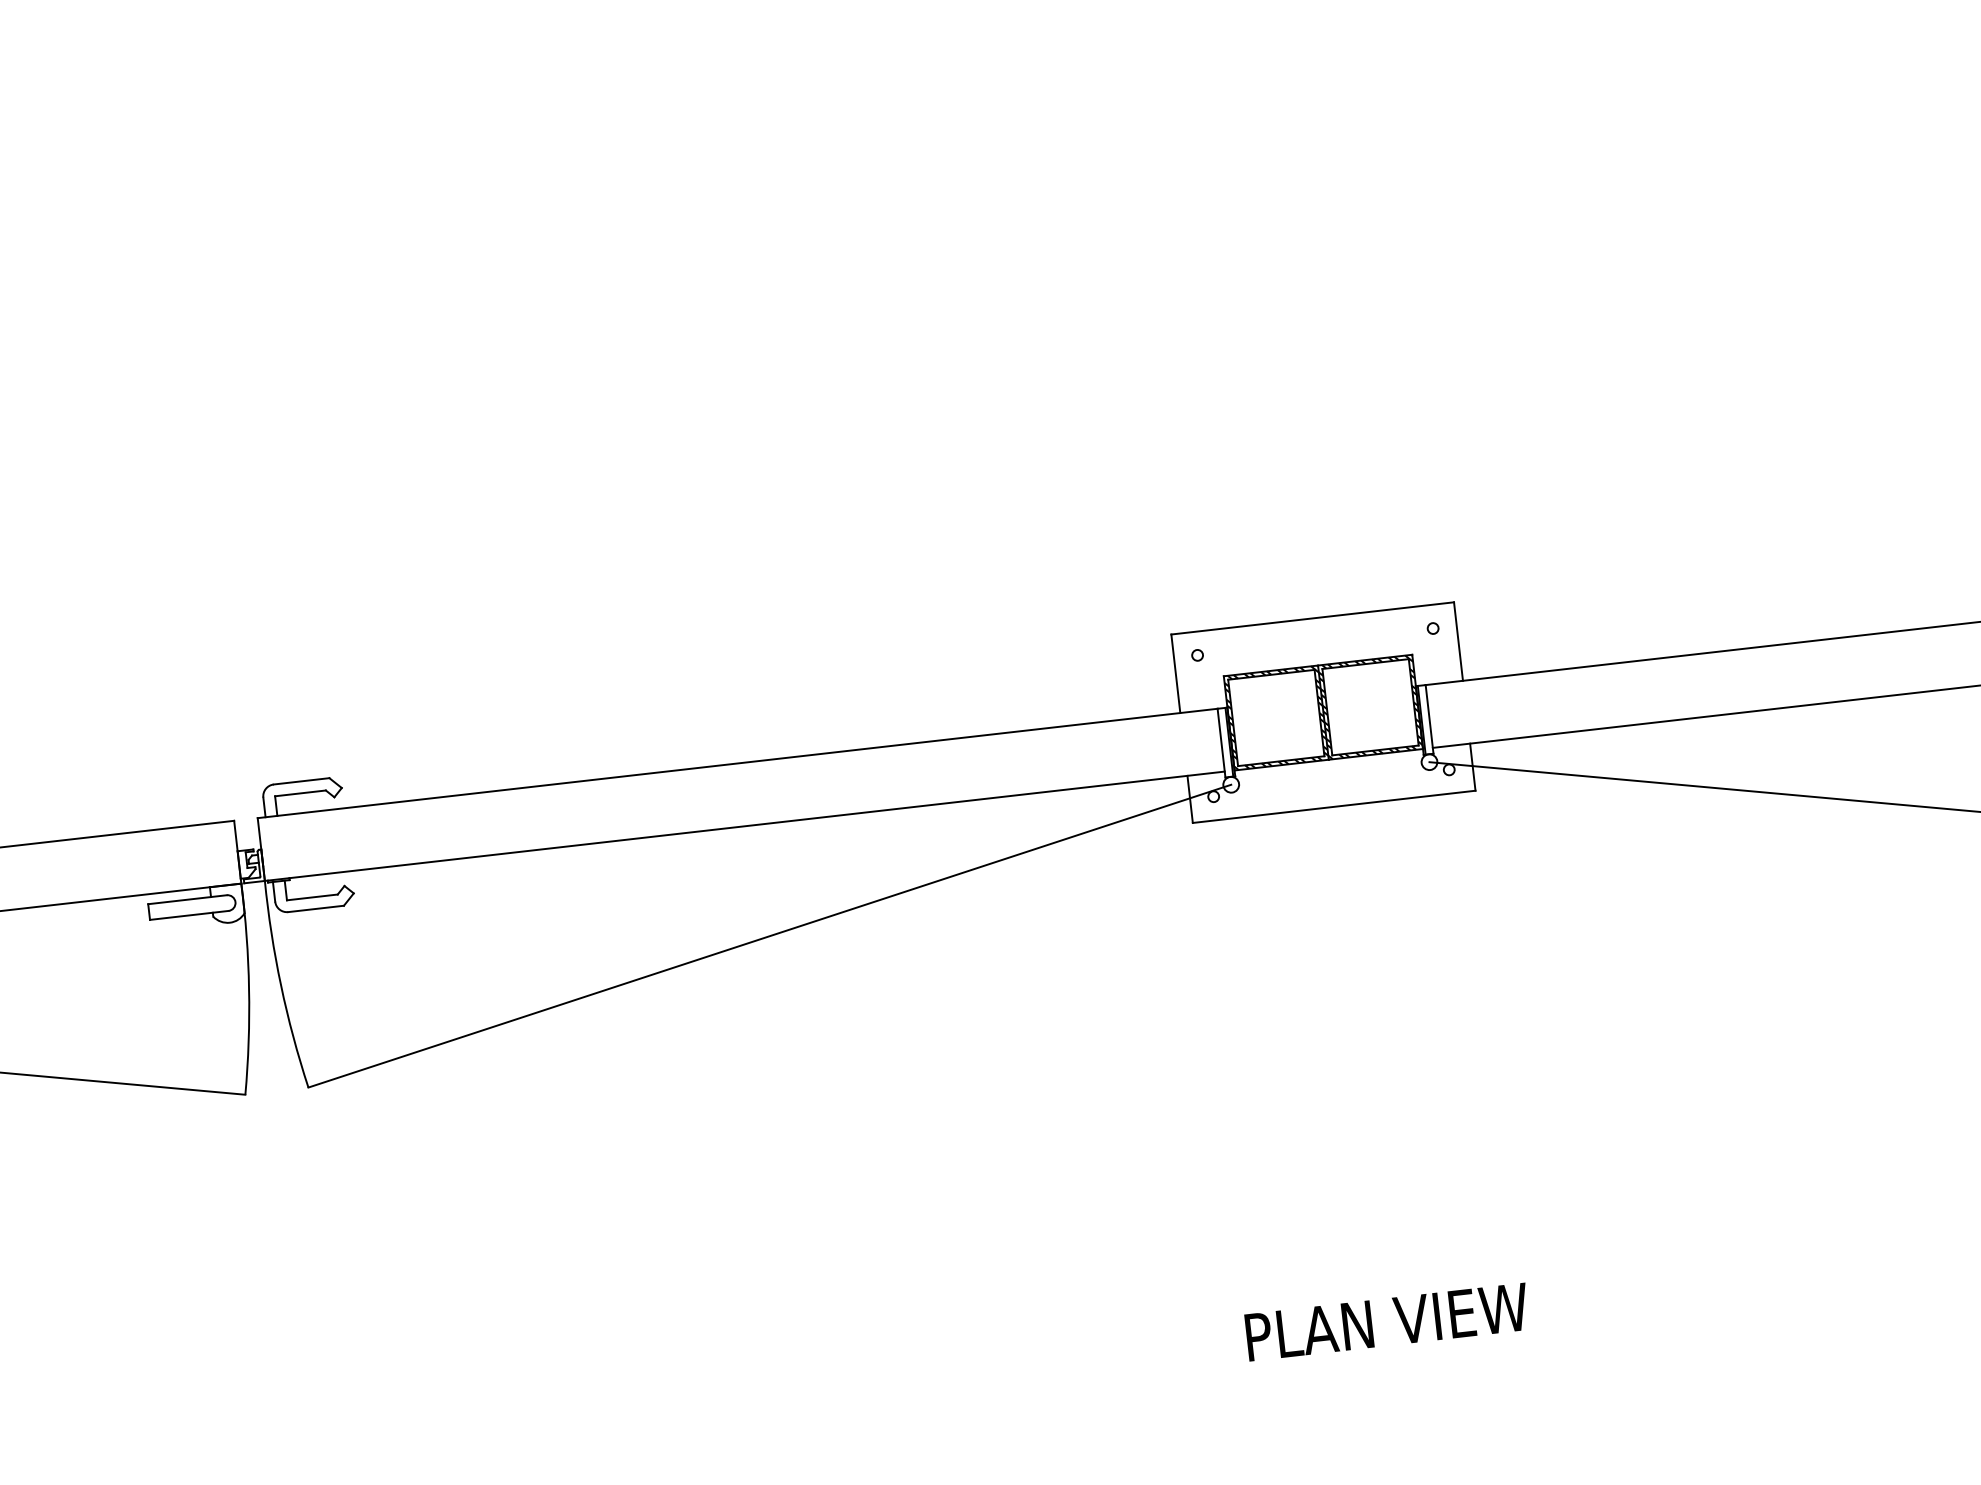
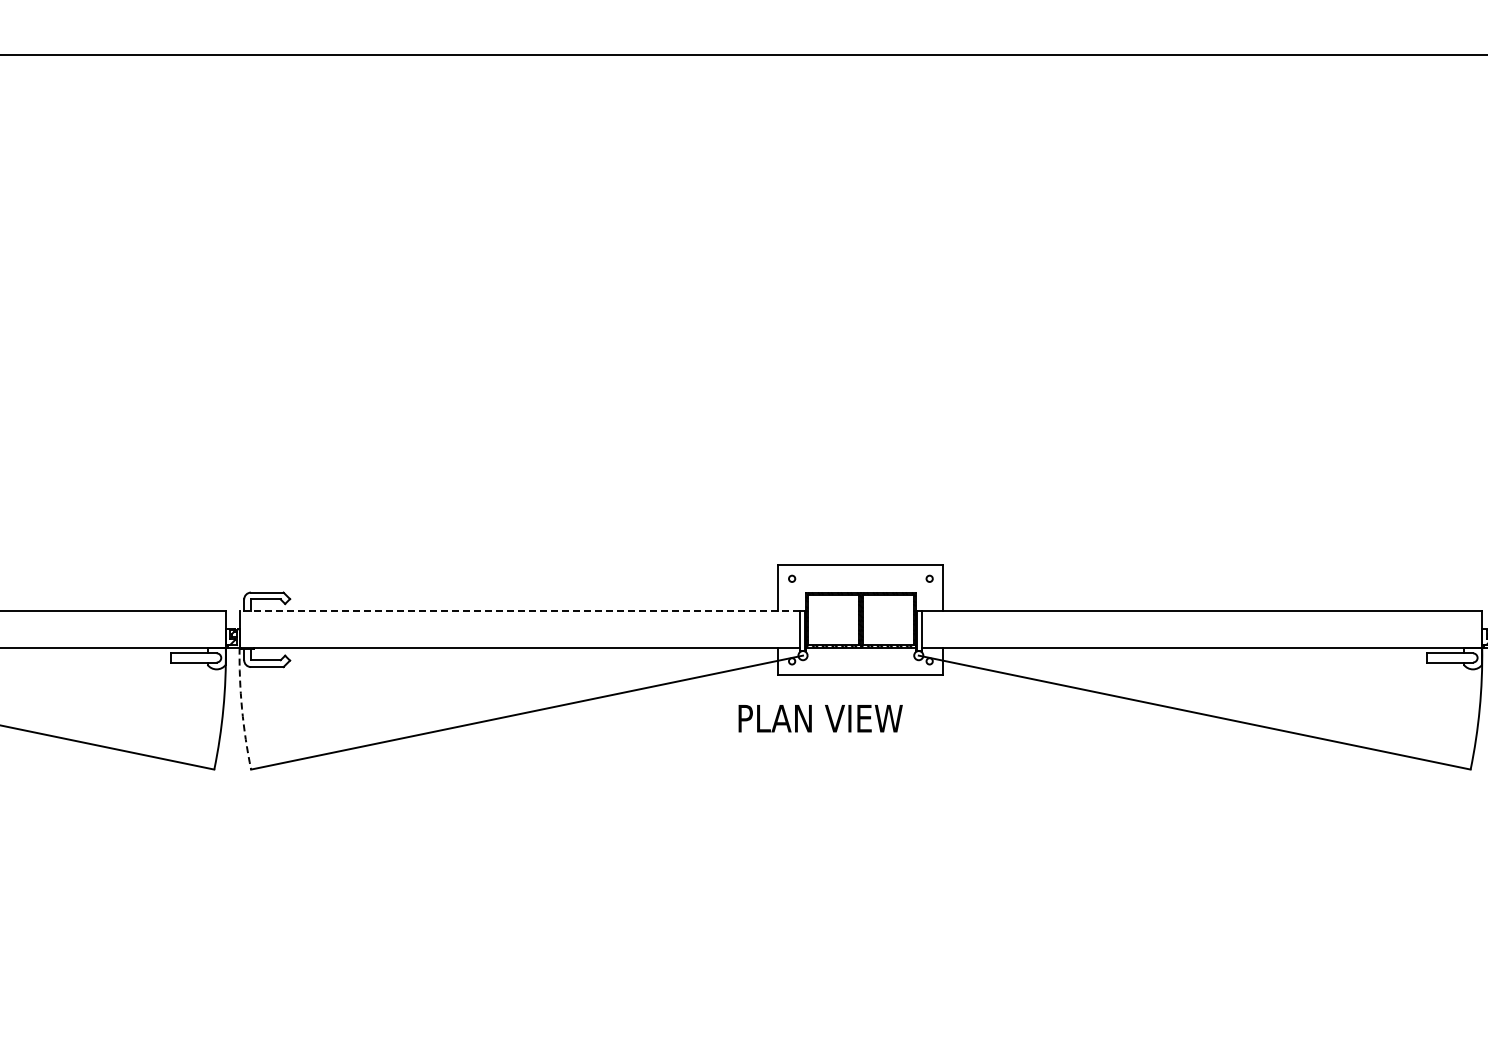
line: (736, 762) -> (519, 610), solid -> dashed
arc: (281, 984) -> (242, 708), solid -> dashed
text: (1386, 1321) -> (820, 718), moved

